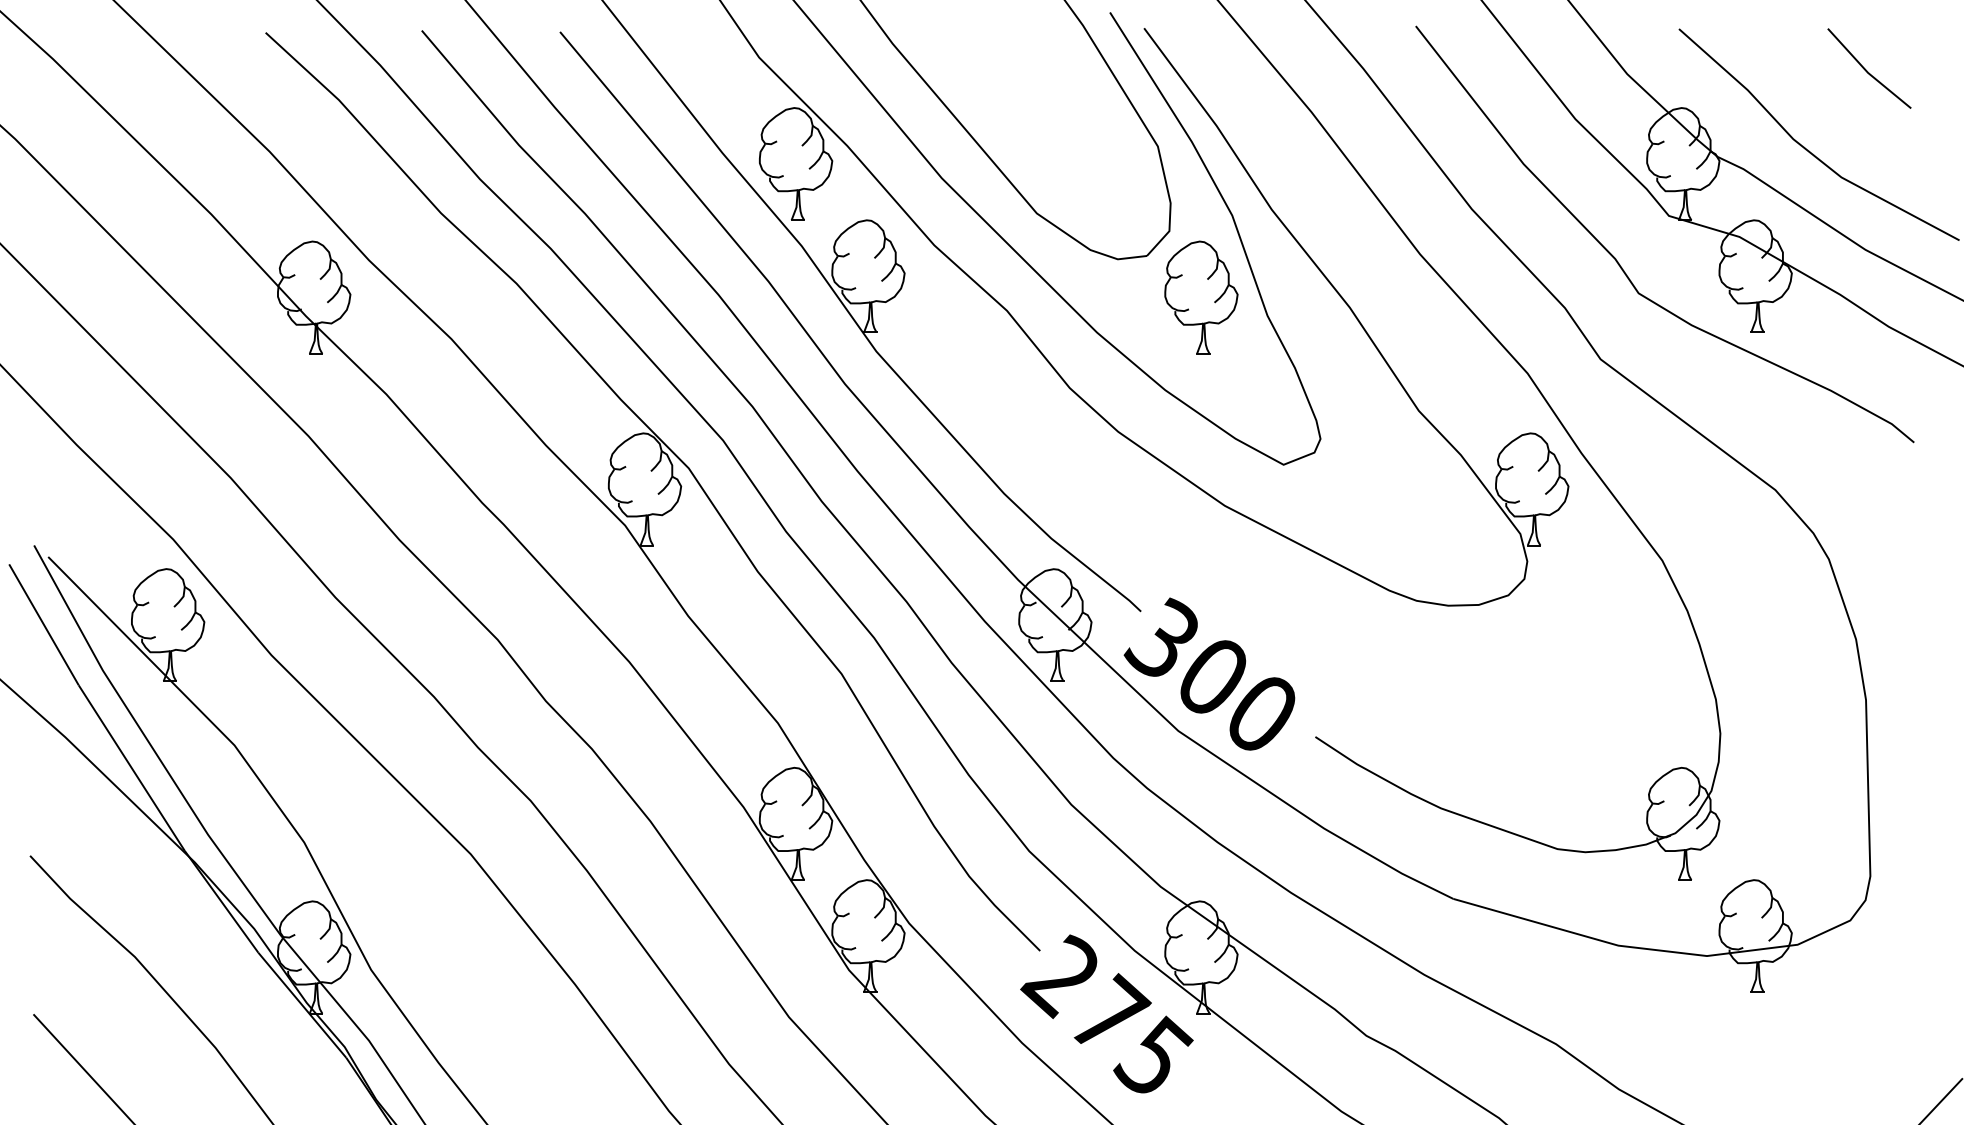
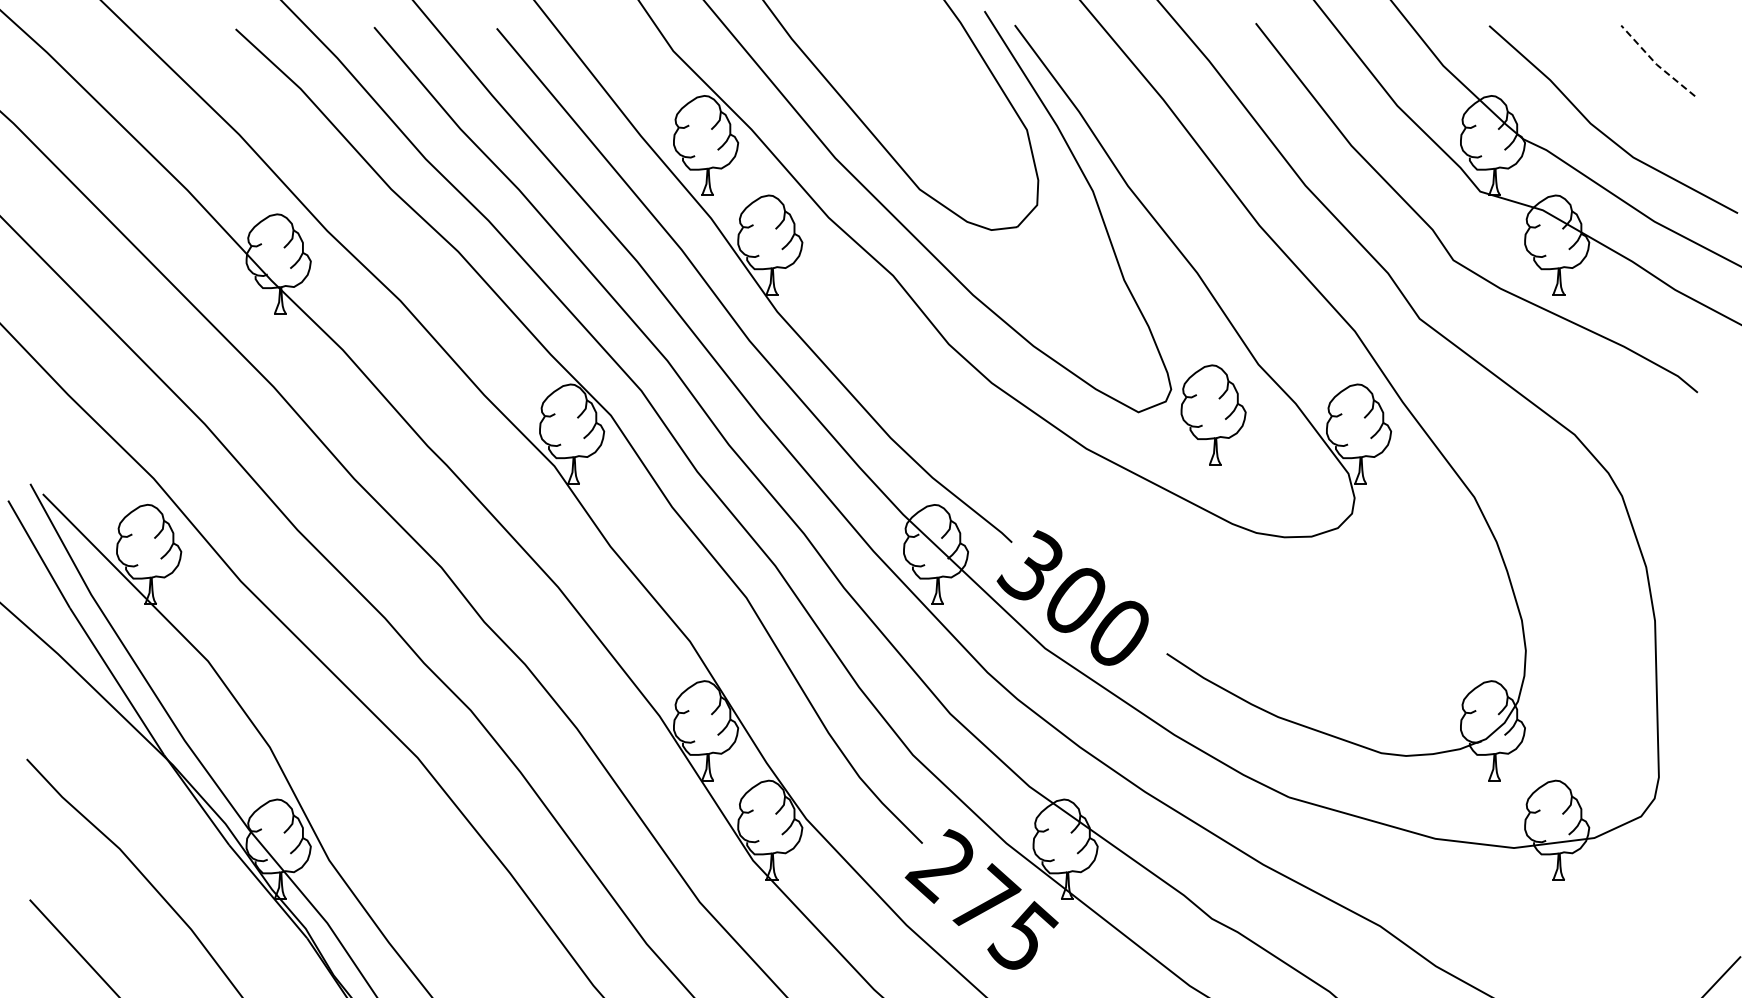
line: (1867, 72) -> (1656, 64), solid -> dashed
part: (1201, 296) -> (1213, 414), moved

